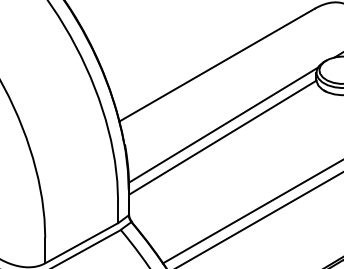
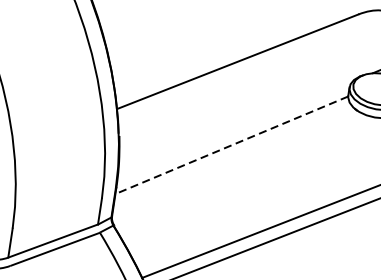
line: (222, 124) -> (233, 130), removed
line: (222, 137) -> (231, 144), solid -> dashed

